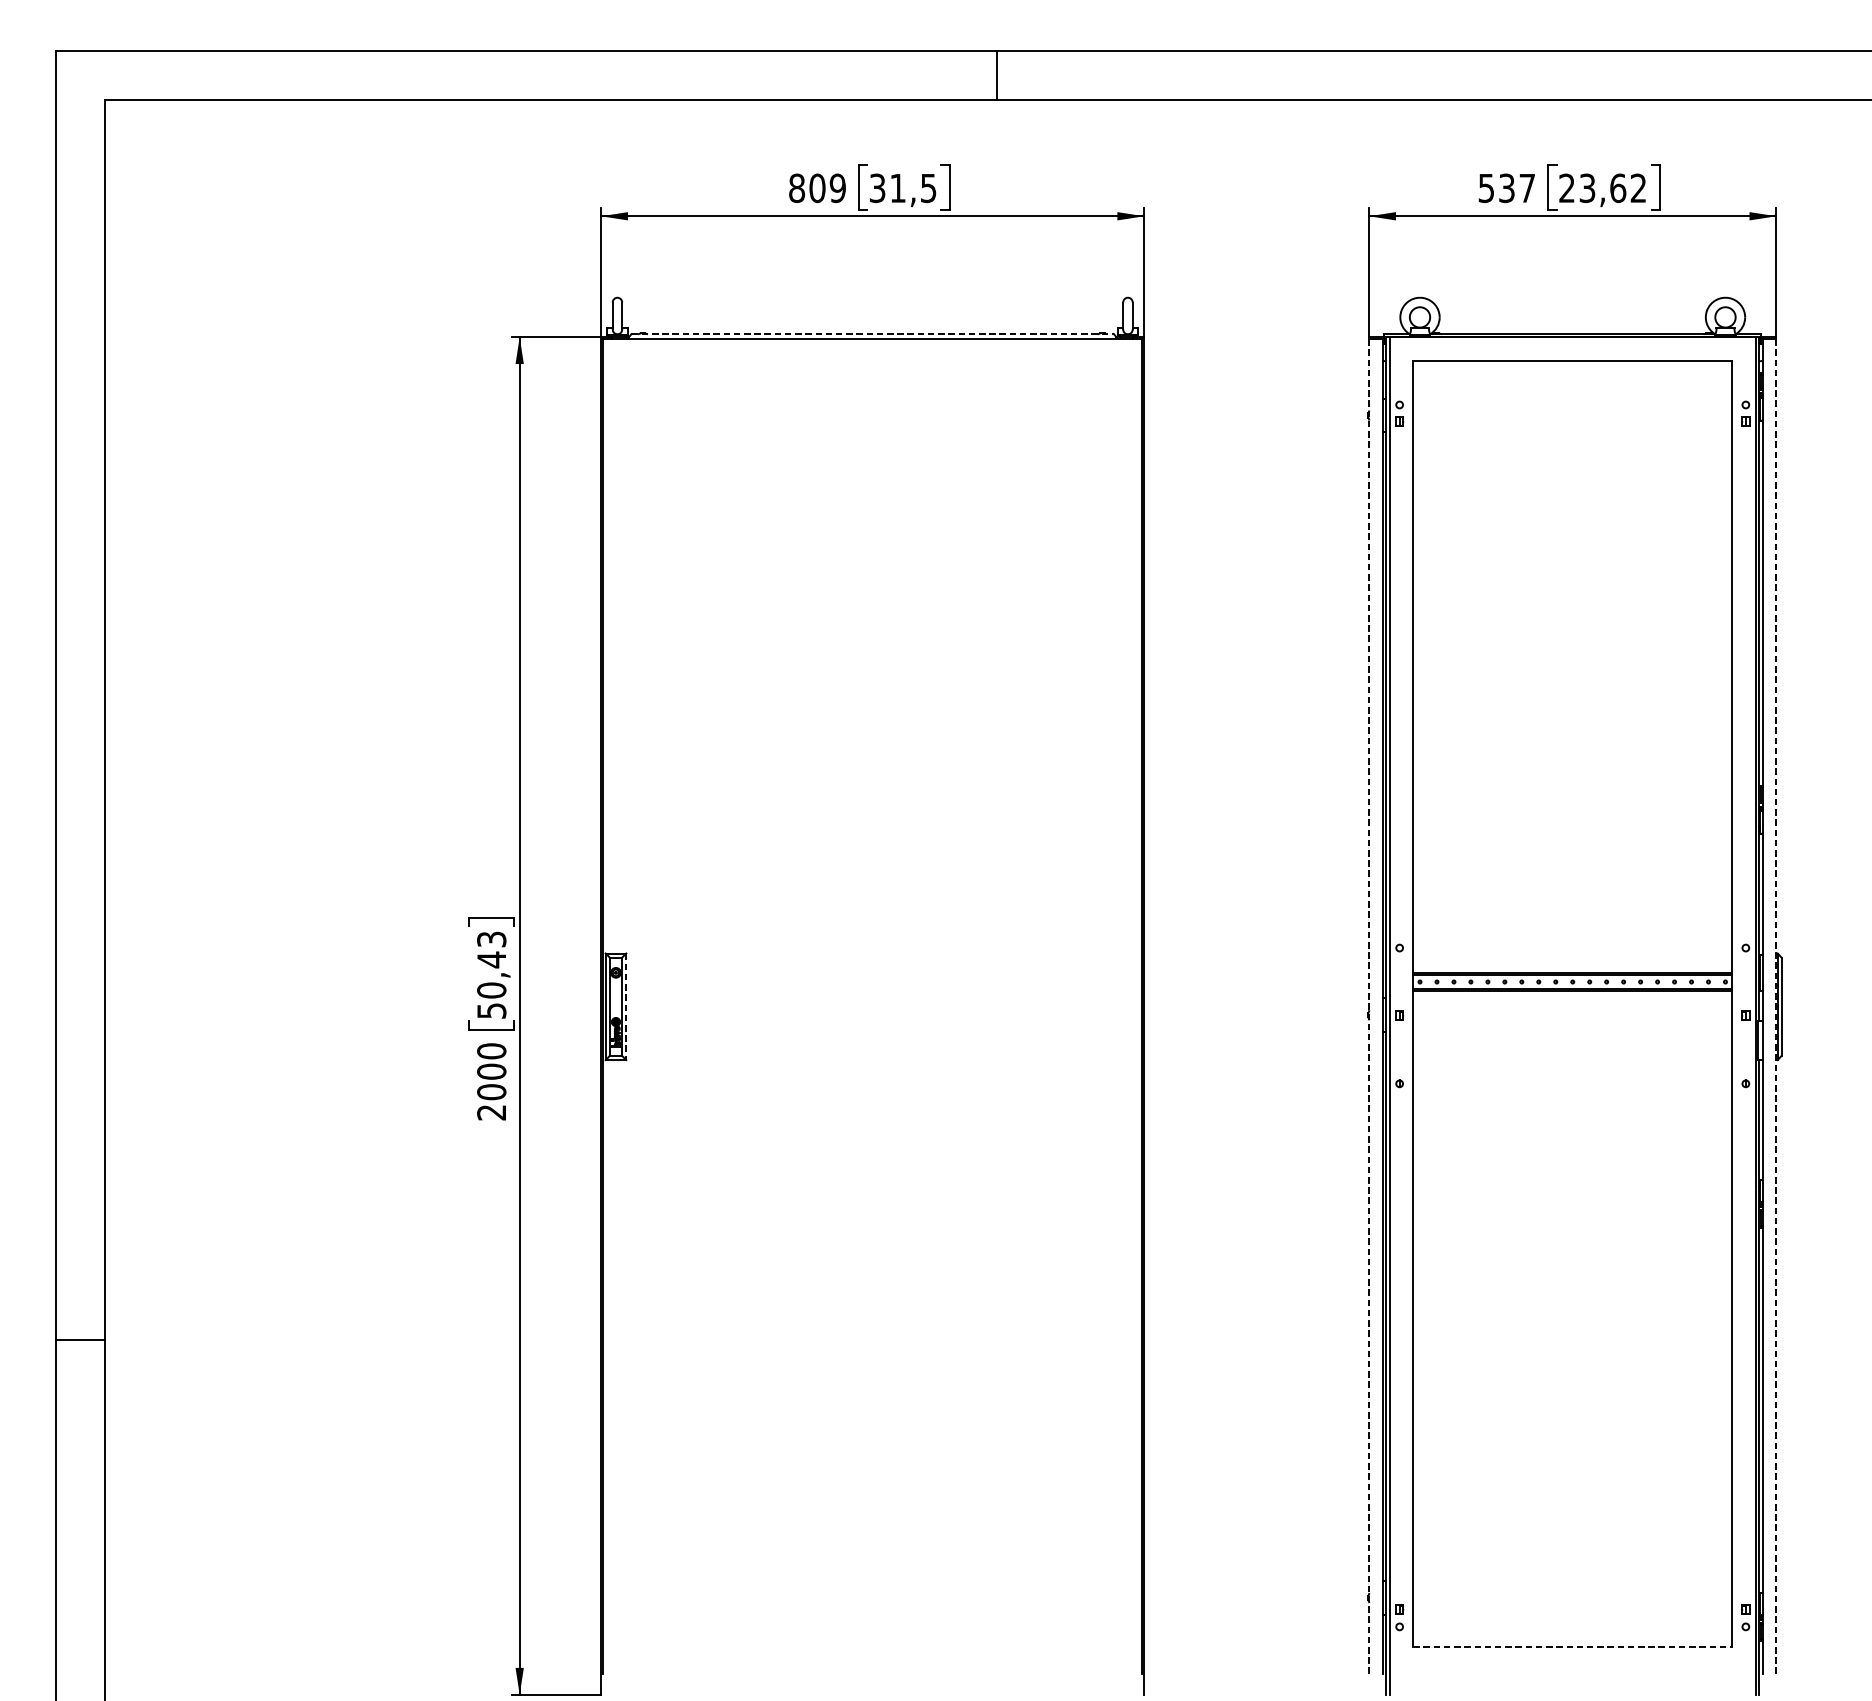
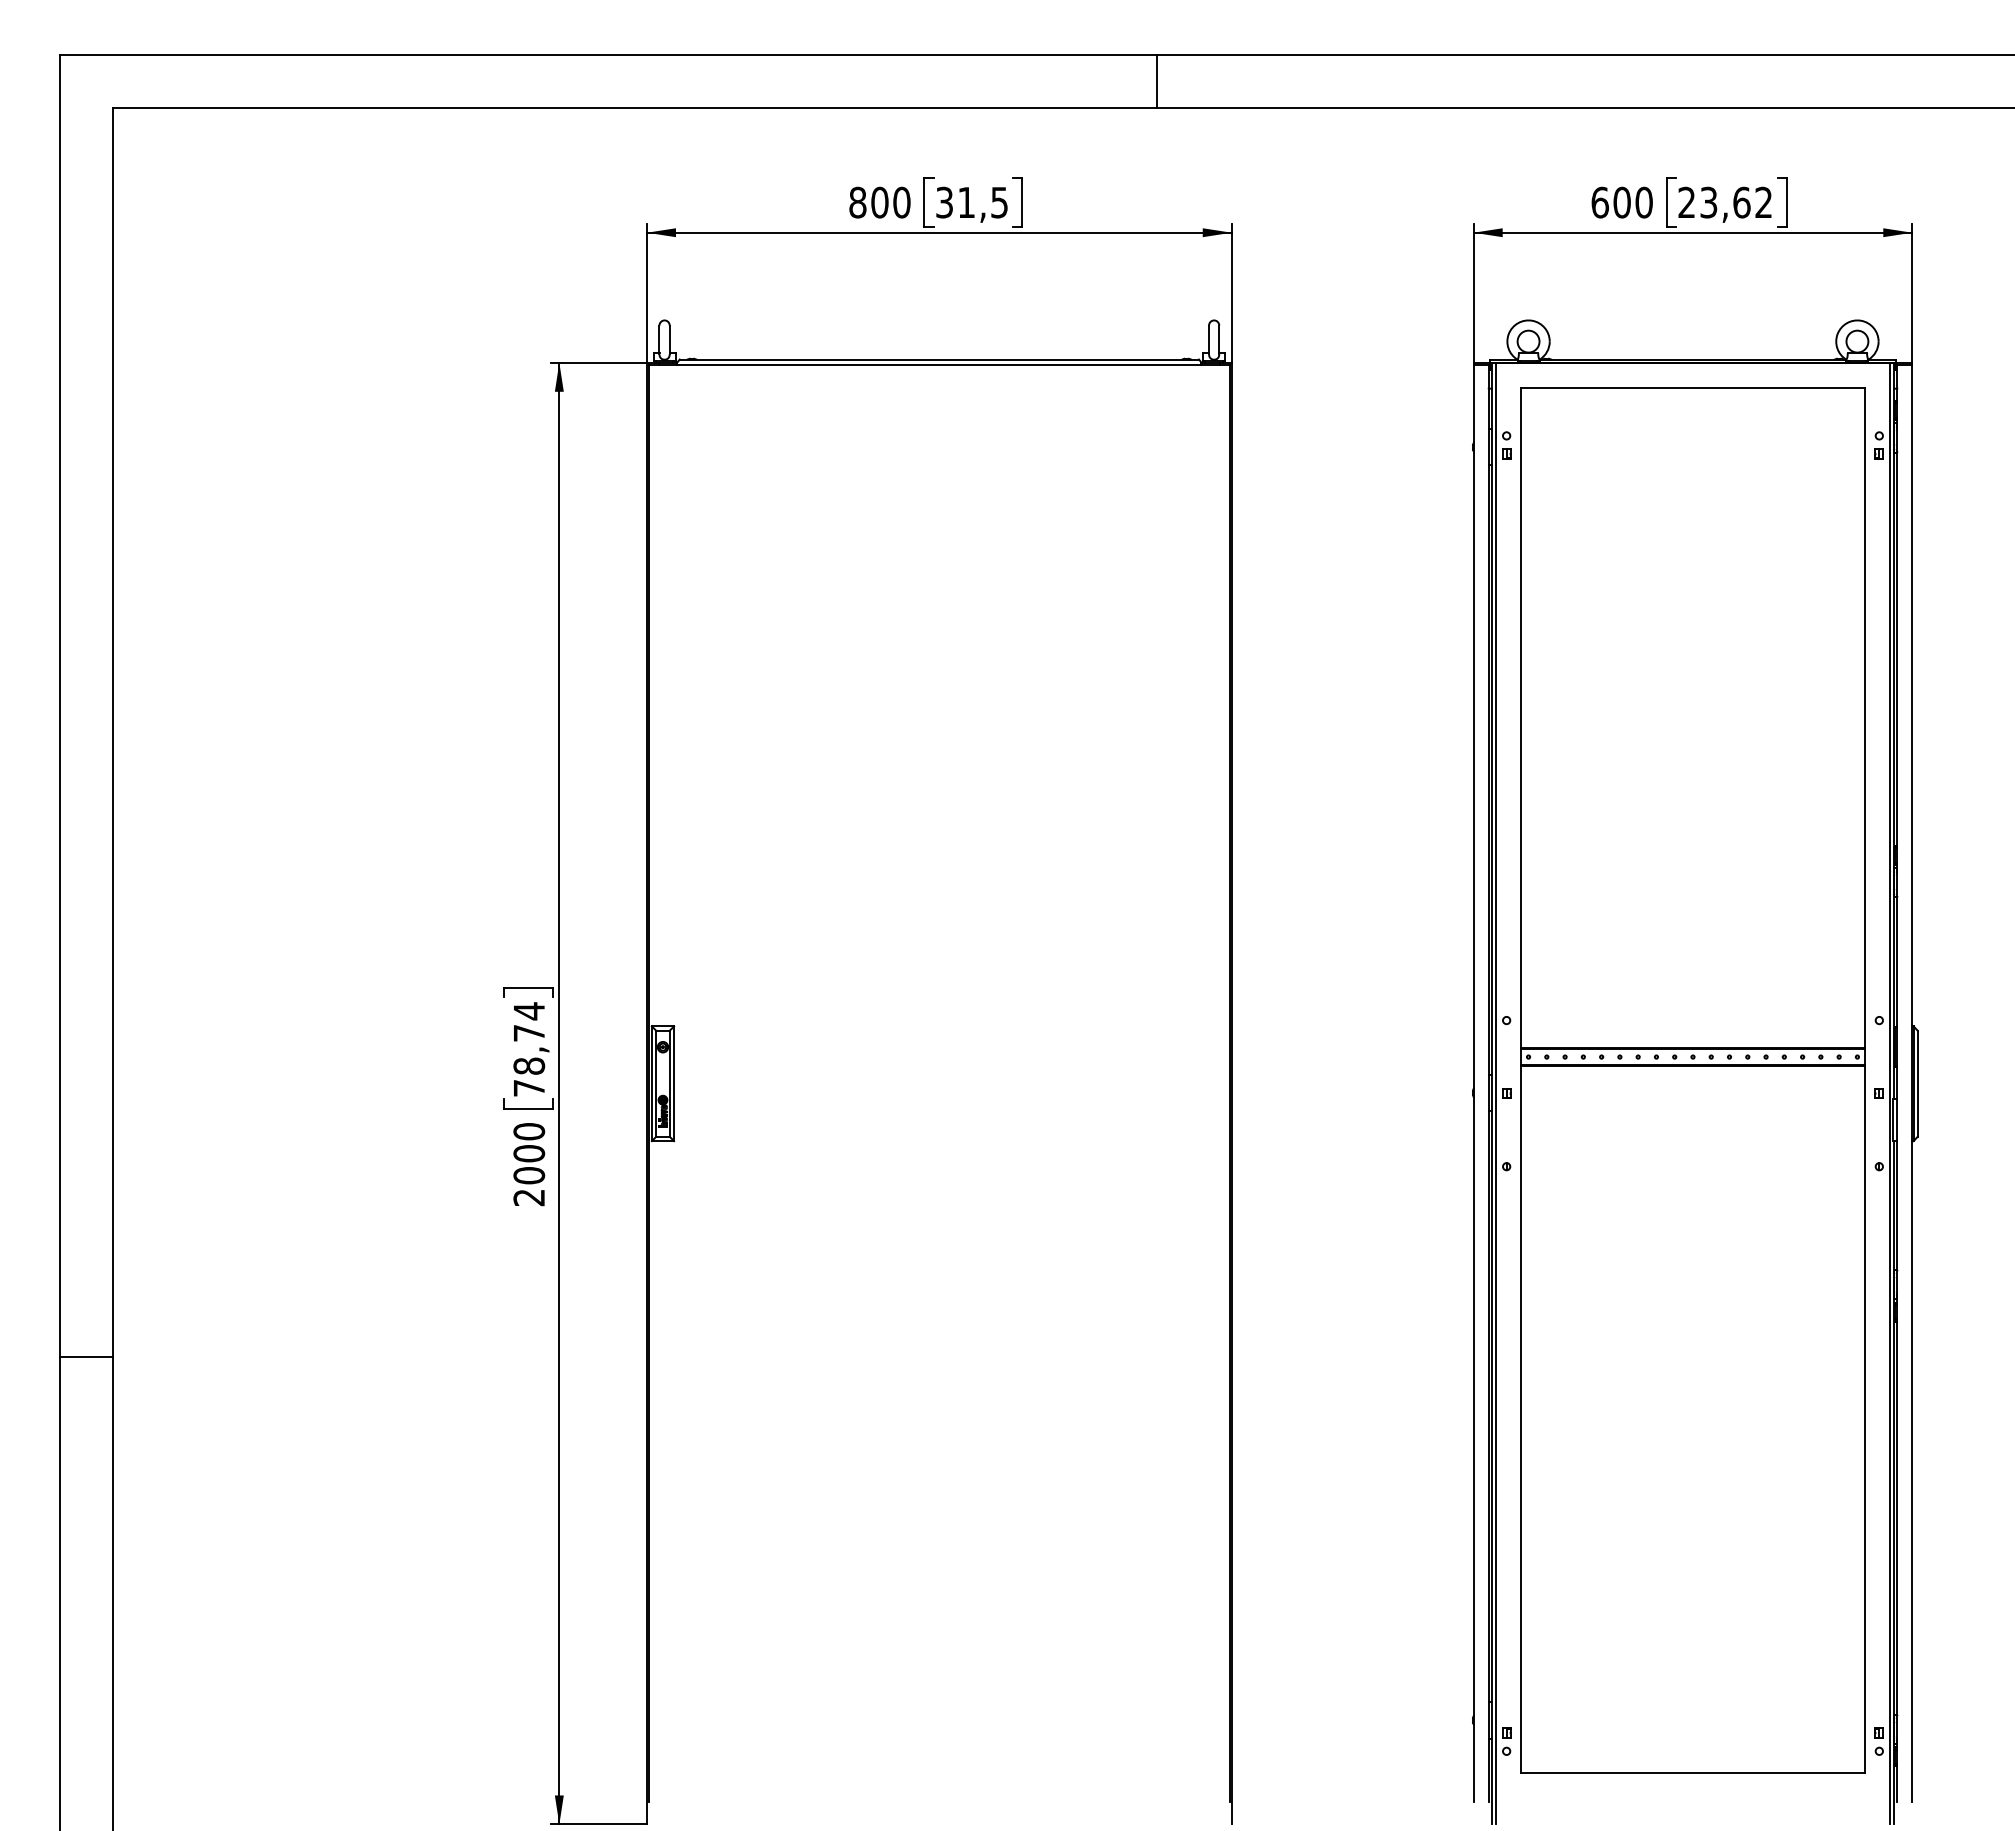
line: (997, 74) -> (1156, 80), moved
text: (837, 188) -> (901, 202), 809 -> 800
text: (1506, 188) -> (1621, 202), 537 -> 600
line: (872, 334) -> (939, 359), dashed -> solid
text: (491, 974) -> (529, 1049), 50,43 -> 78,74
line: (1368, 1006) -> (1473, 1083), dashed -> solid
line: (1776, 1006) -> (1912, 1083), dashed -> solid
line: (626, 1007) -> (674, 1084), dashed -> solid
line: (80, 1340) -> (86, 1357), moved
line: (1572, 1647) -> (1692, 1773), dashed -> solid

